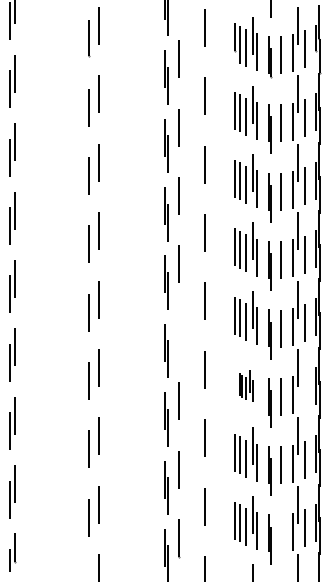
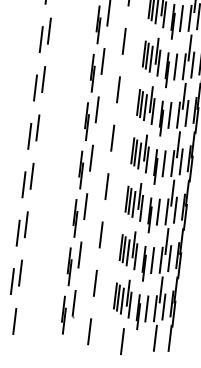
line: (179, 332) -> (91, 158), added
part: (245, 385) -> (134, 201), size x1.67
line: (304, 391) -> (175, 210), added
line: (280, 533) -> (146, 308), added

